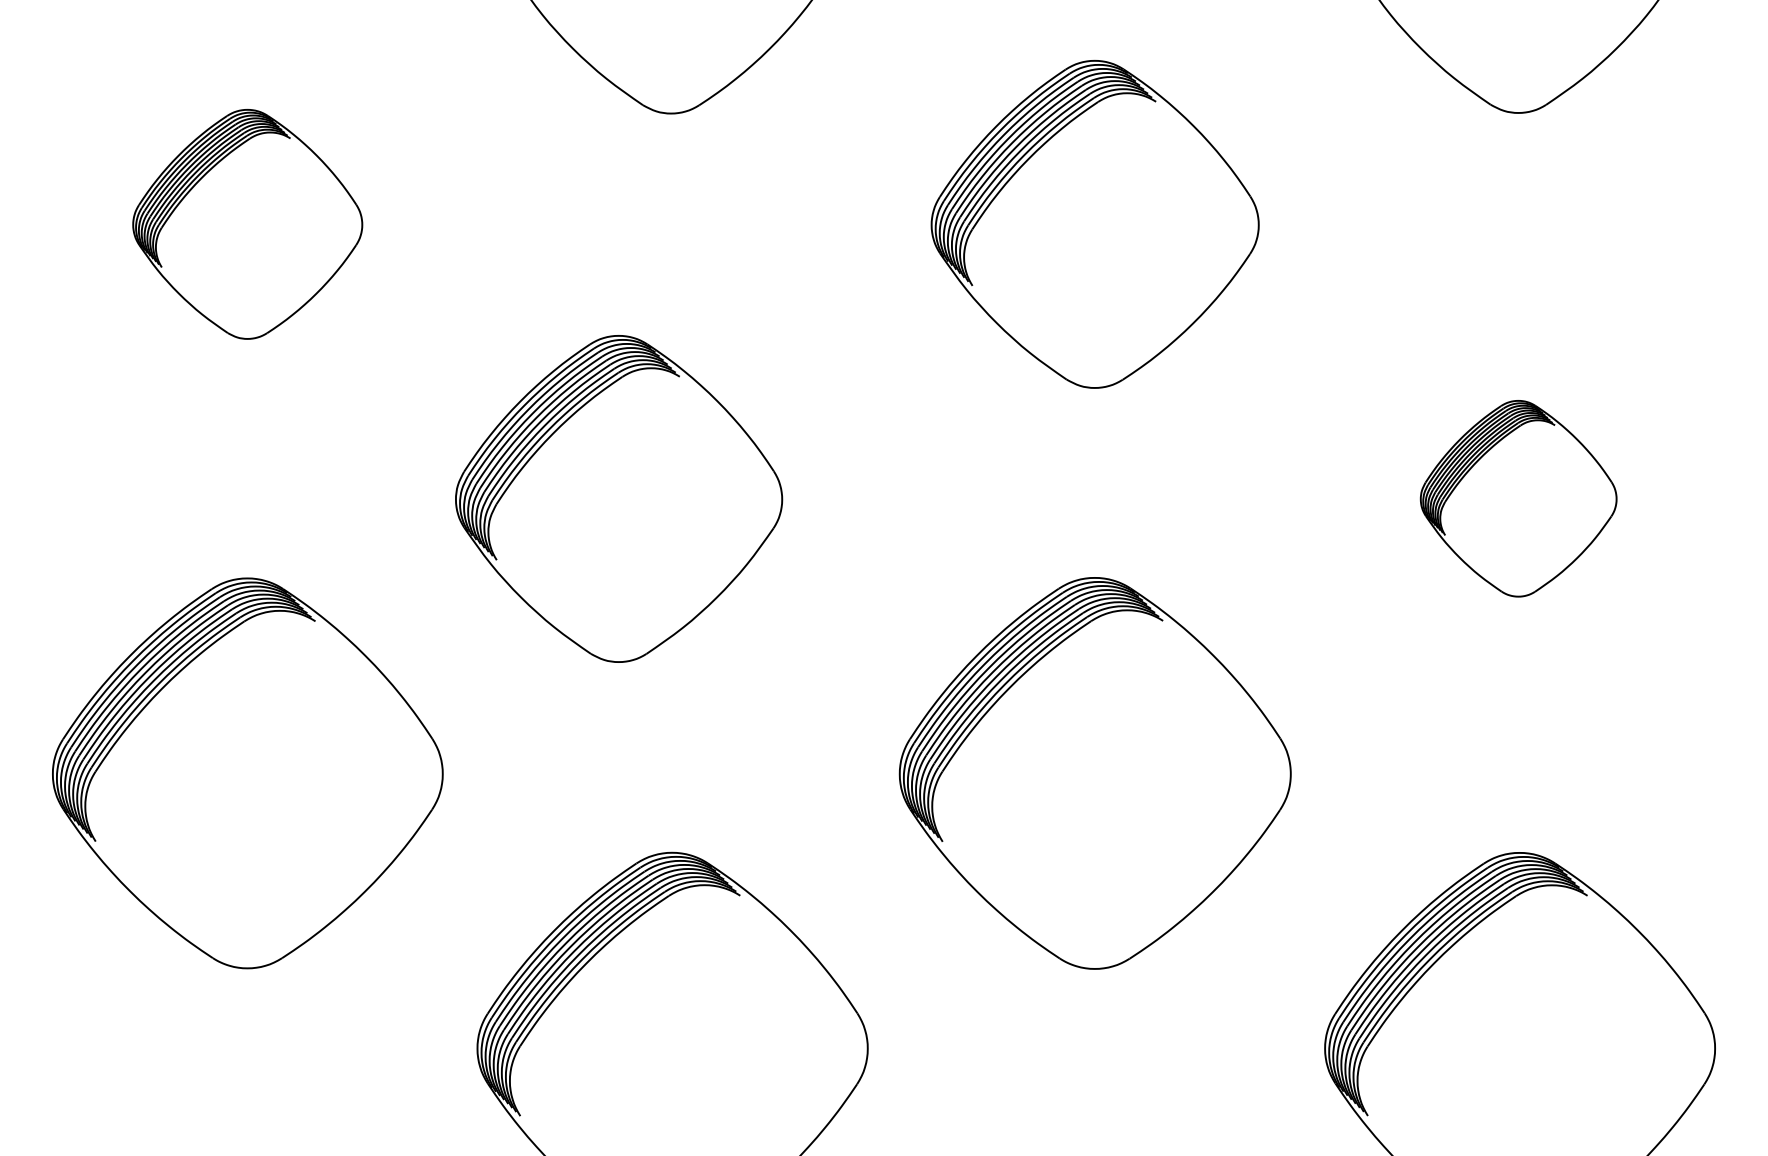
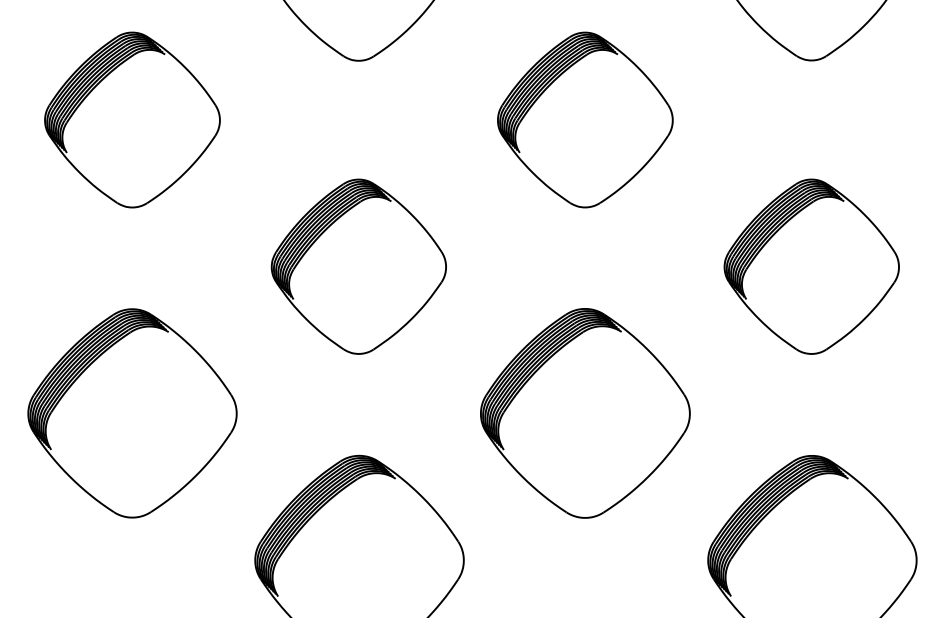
part: (247, 223) -> (132, 119), size x1.43
part: (618, 498) -> (358, 266), moved
part: (1518, 498) -> (811, 266), size x1.67

